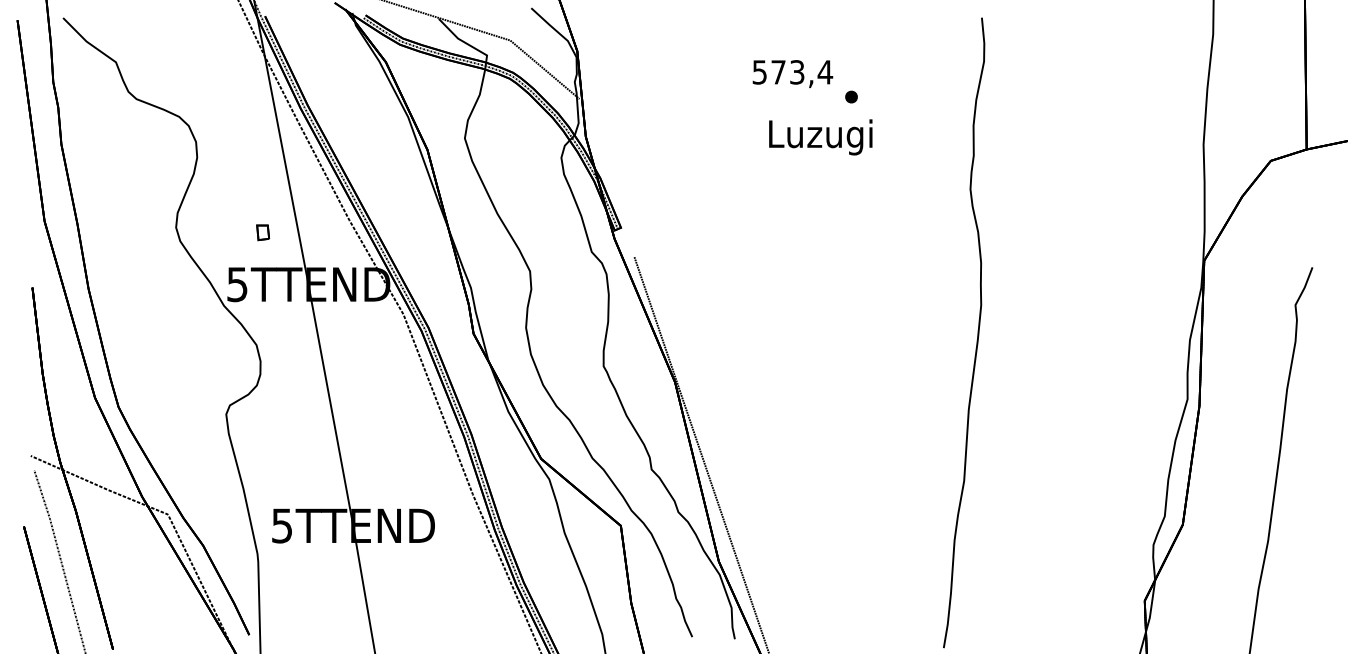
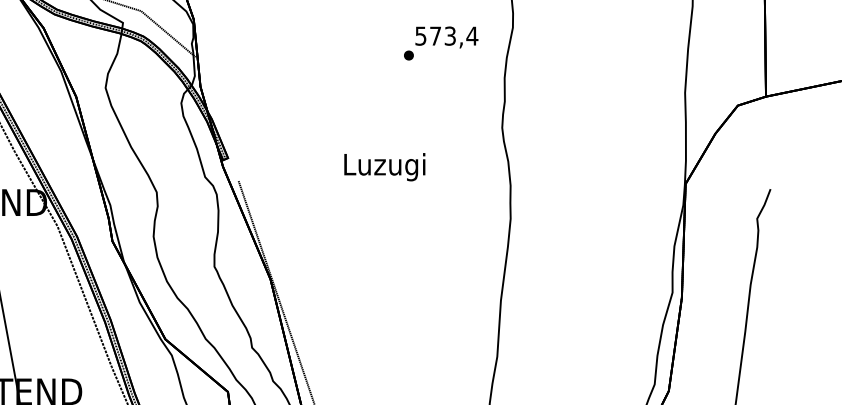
text: (792, 73) -> (446, 37), moved
text: (820, 137) -> (384, 167), moved

